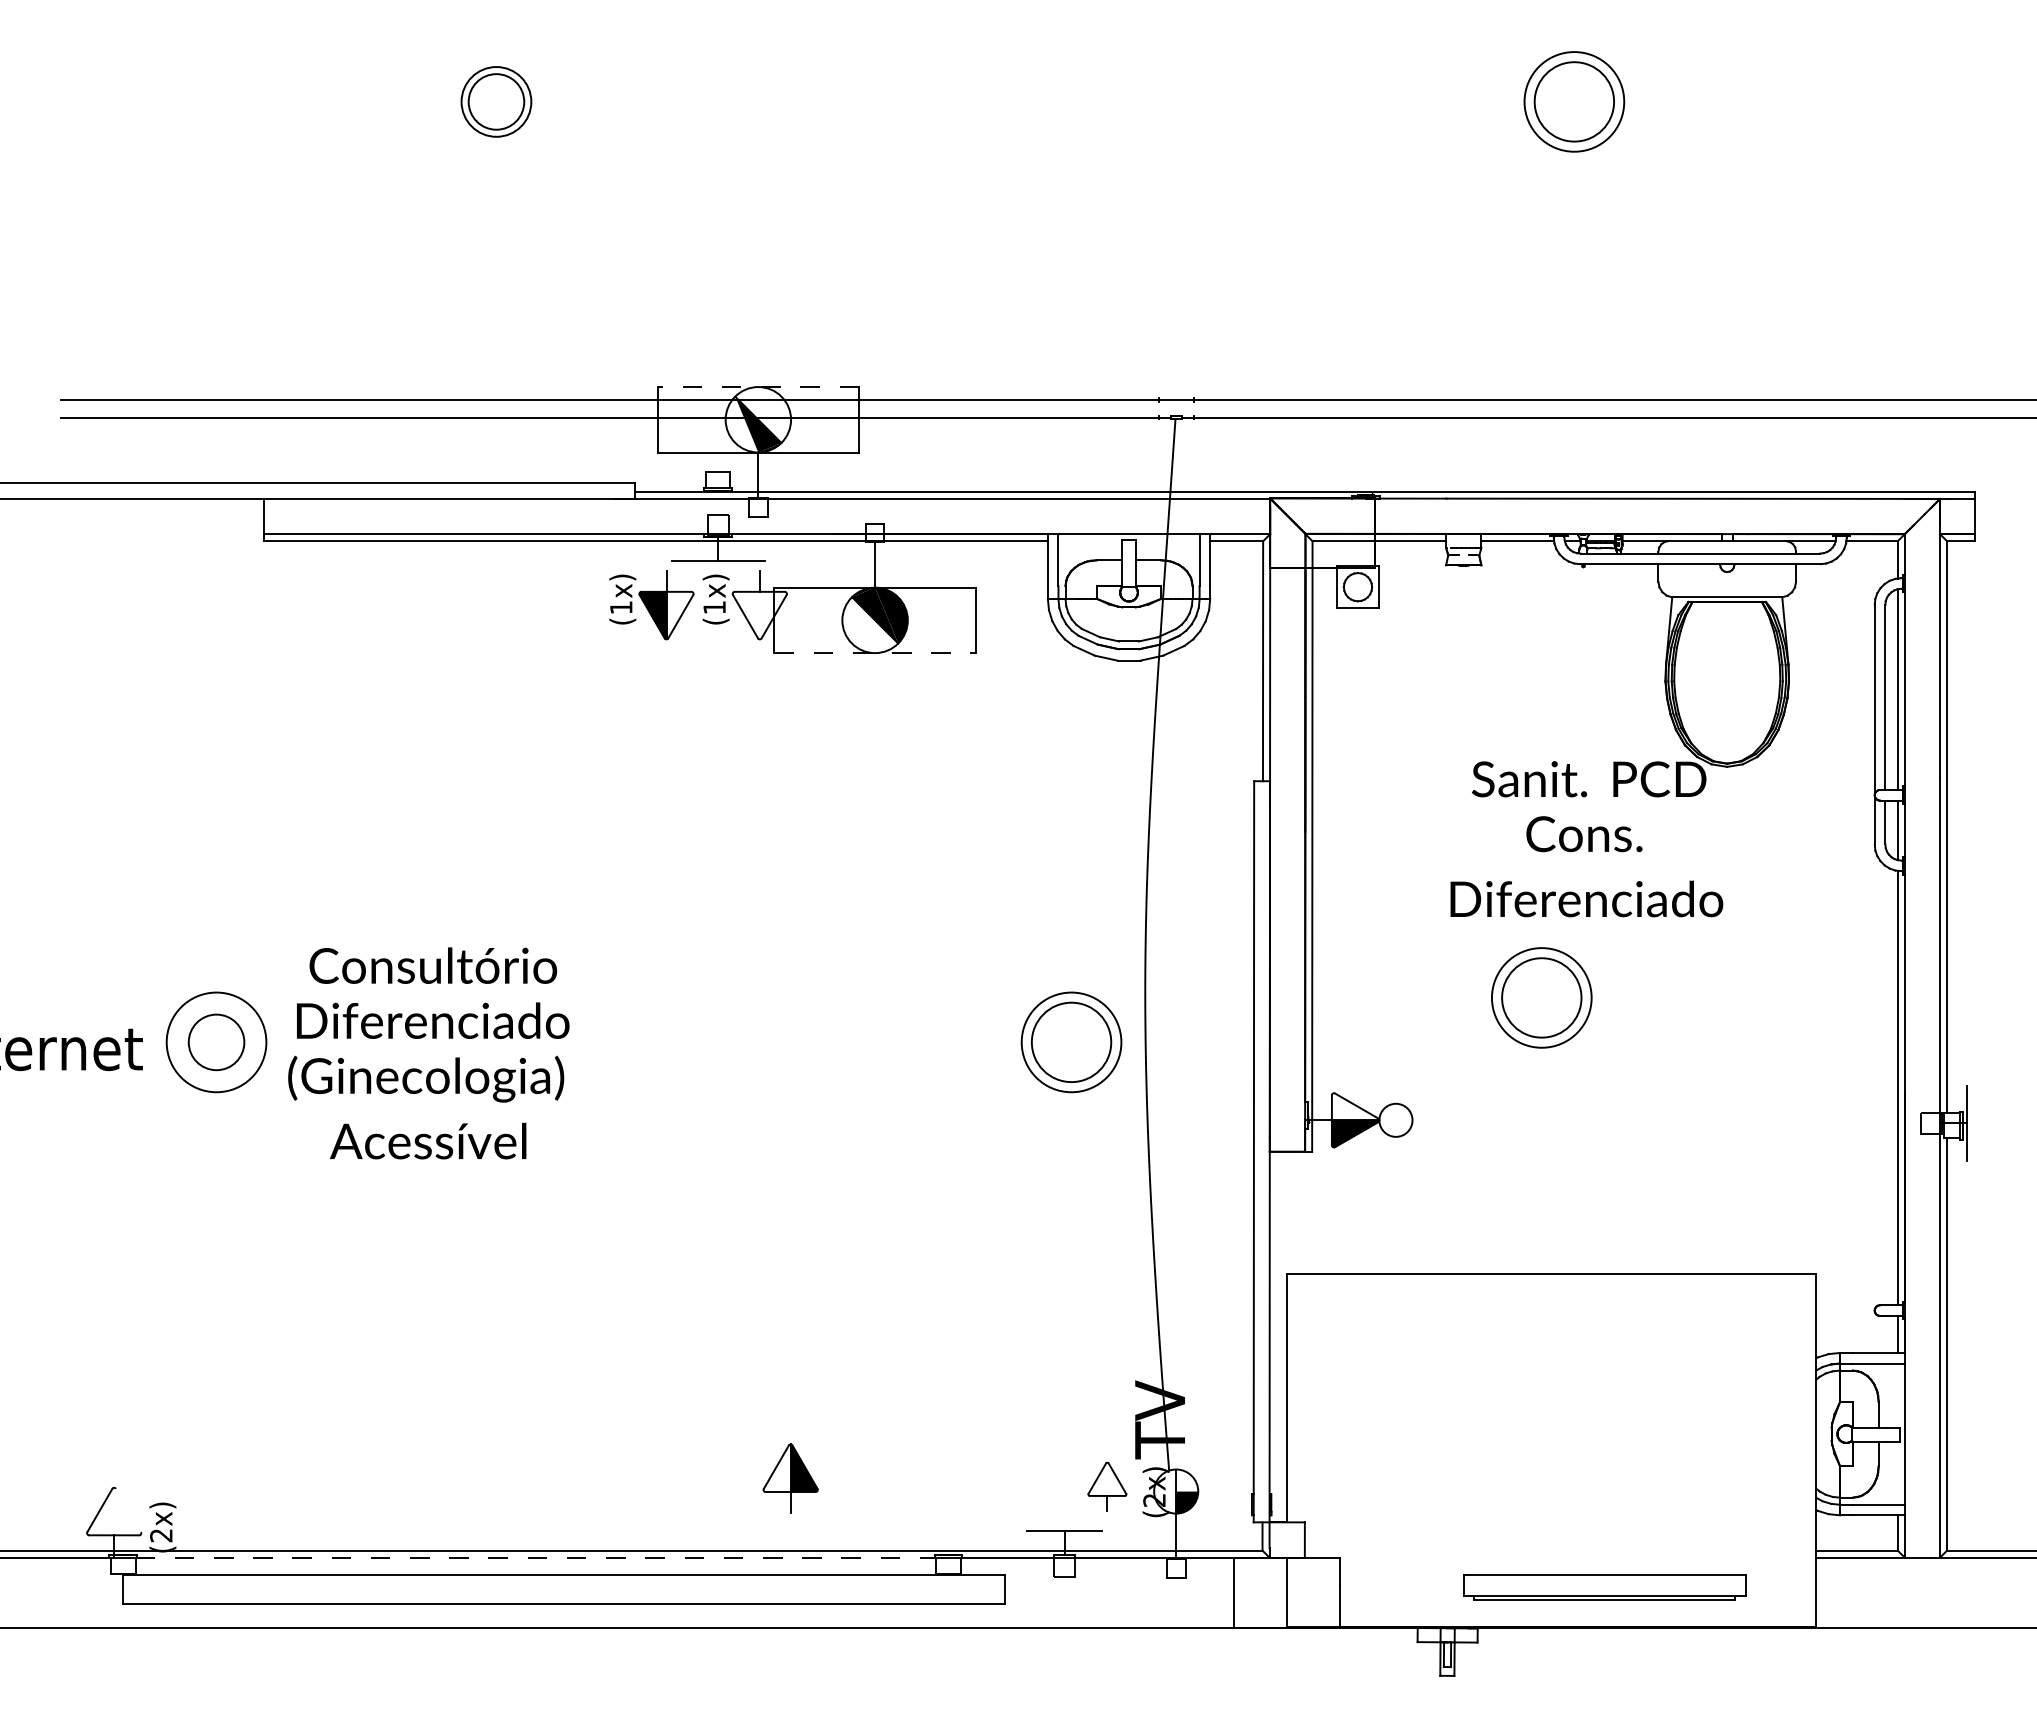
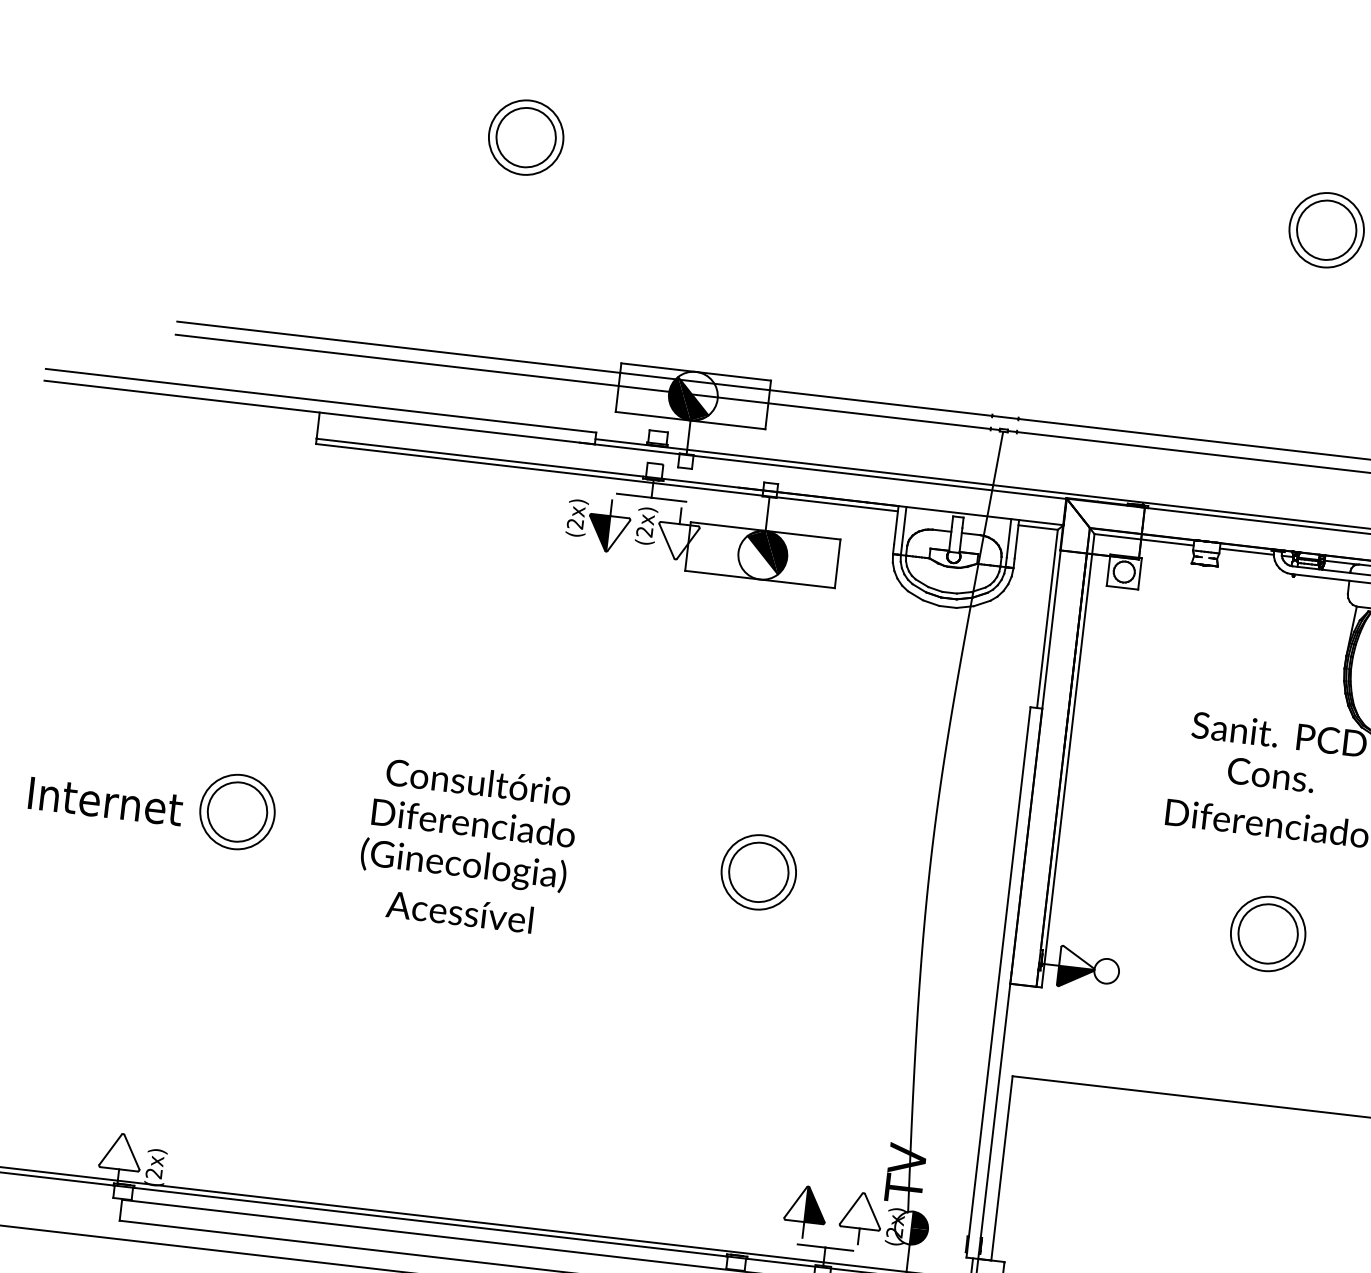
part: (496, 101) -> (526, 137), size x1.43
line: (758, 387) -> (696, 372), dashed -> solid
fill: (741, 424) -> (680, 398), added
text: (620, 607) -> (574, 523), (1x) -> (2x)
text: (714, 607) -> (644, 531), (1x) -> (2x)
line: (875, 653) -> (760, 579), dashed -> solid
part: (1541, 997) -> (1267, 933), moved
circle: (216, 1042) -> (237, 812), size x1.43
part: (1071, 1042) -> (758, 872), moved
text: (428, 1053) -> (467, 847), moved
part: (790, 1478) -> (805, 1211), moved
fill: (1187, 1480) -> (920, 1220), added
part: (1107, 1486) -> (861, 1218), size x1.43
line: (128, 1510) -> (131, 1152), added
line: (536, 1557) -> (430, 1222), dashed -> solid

